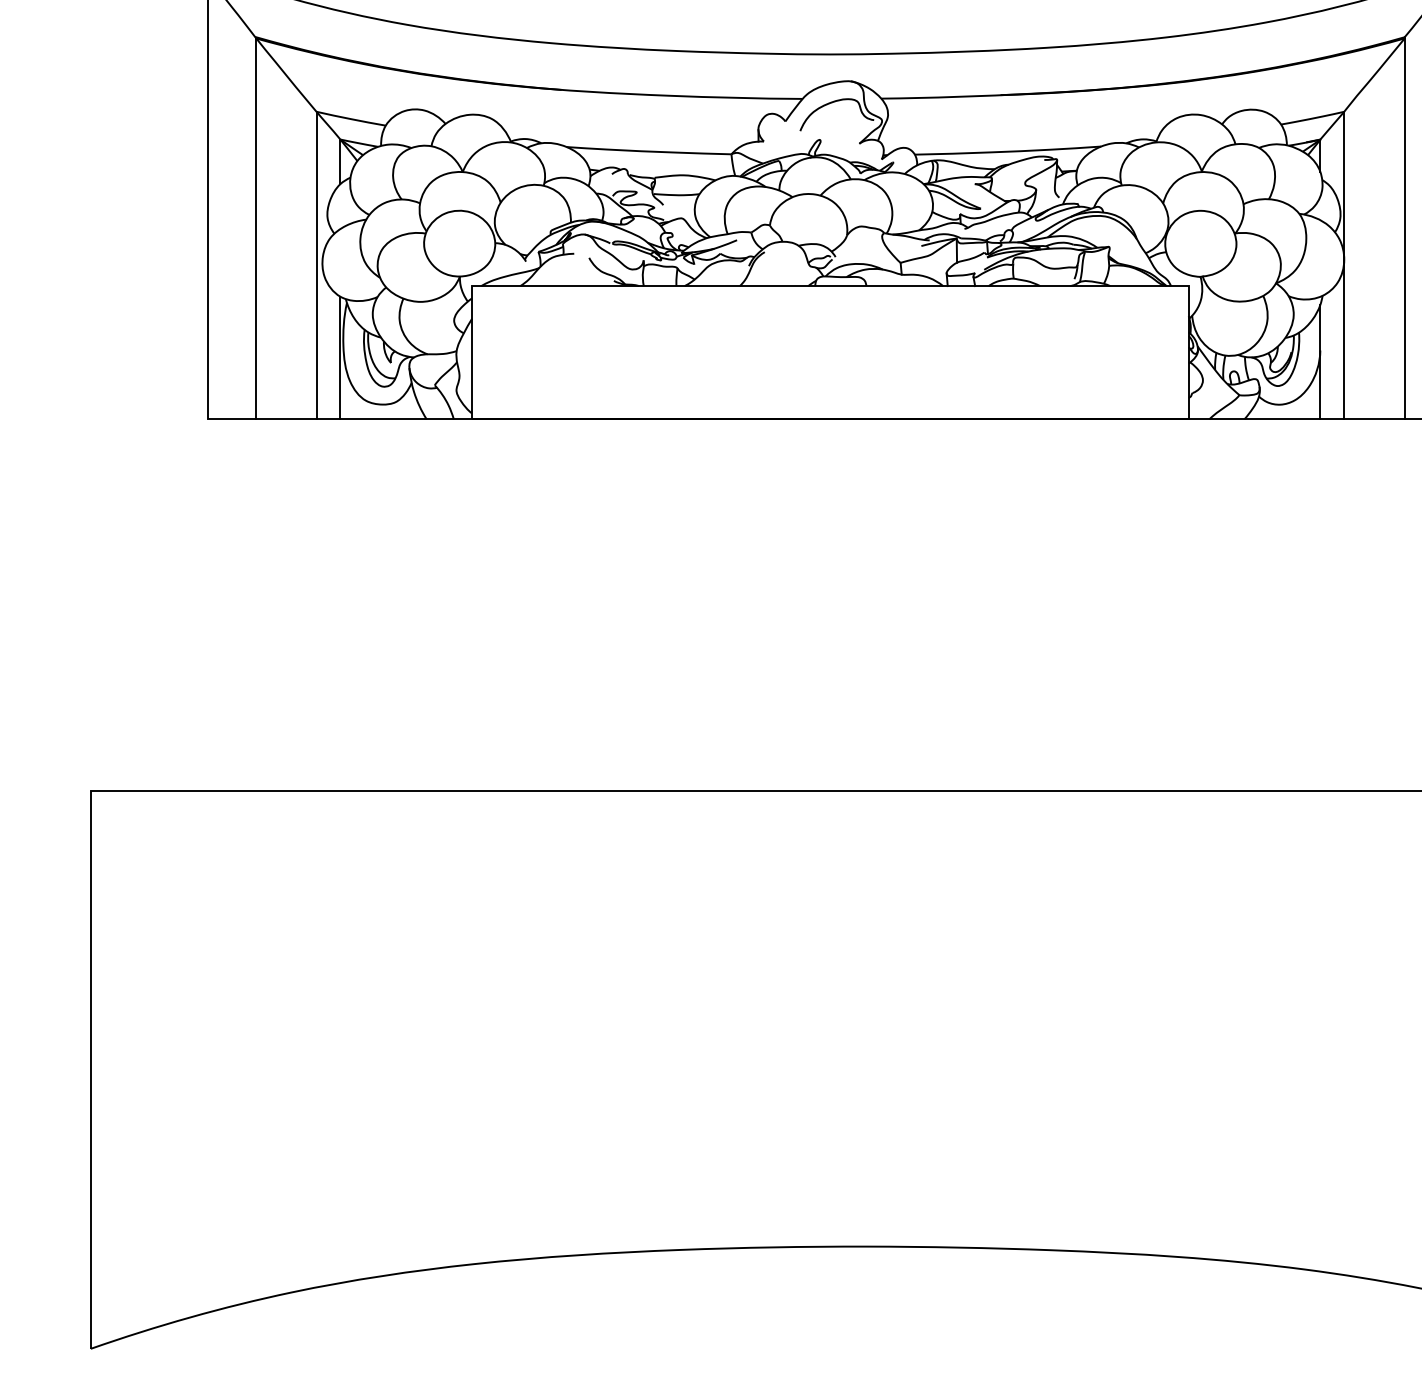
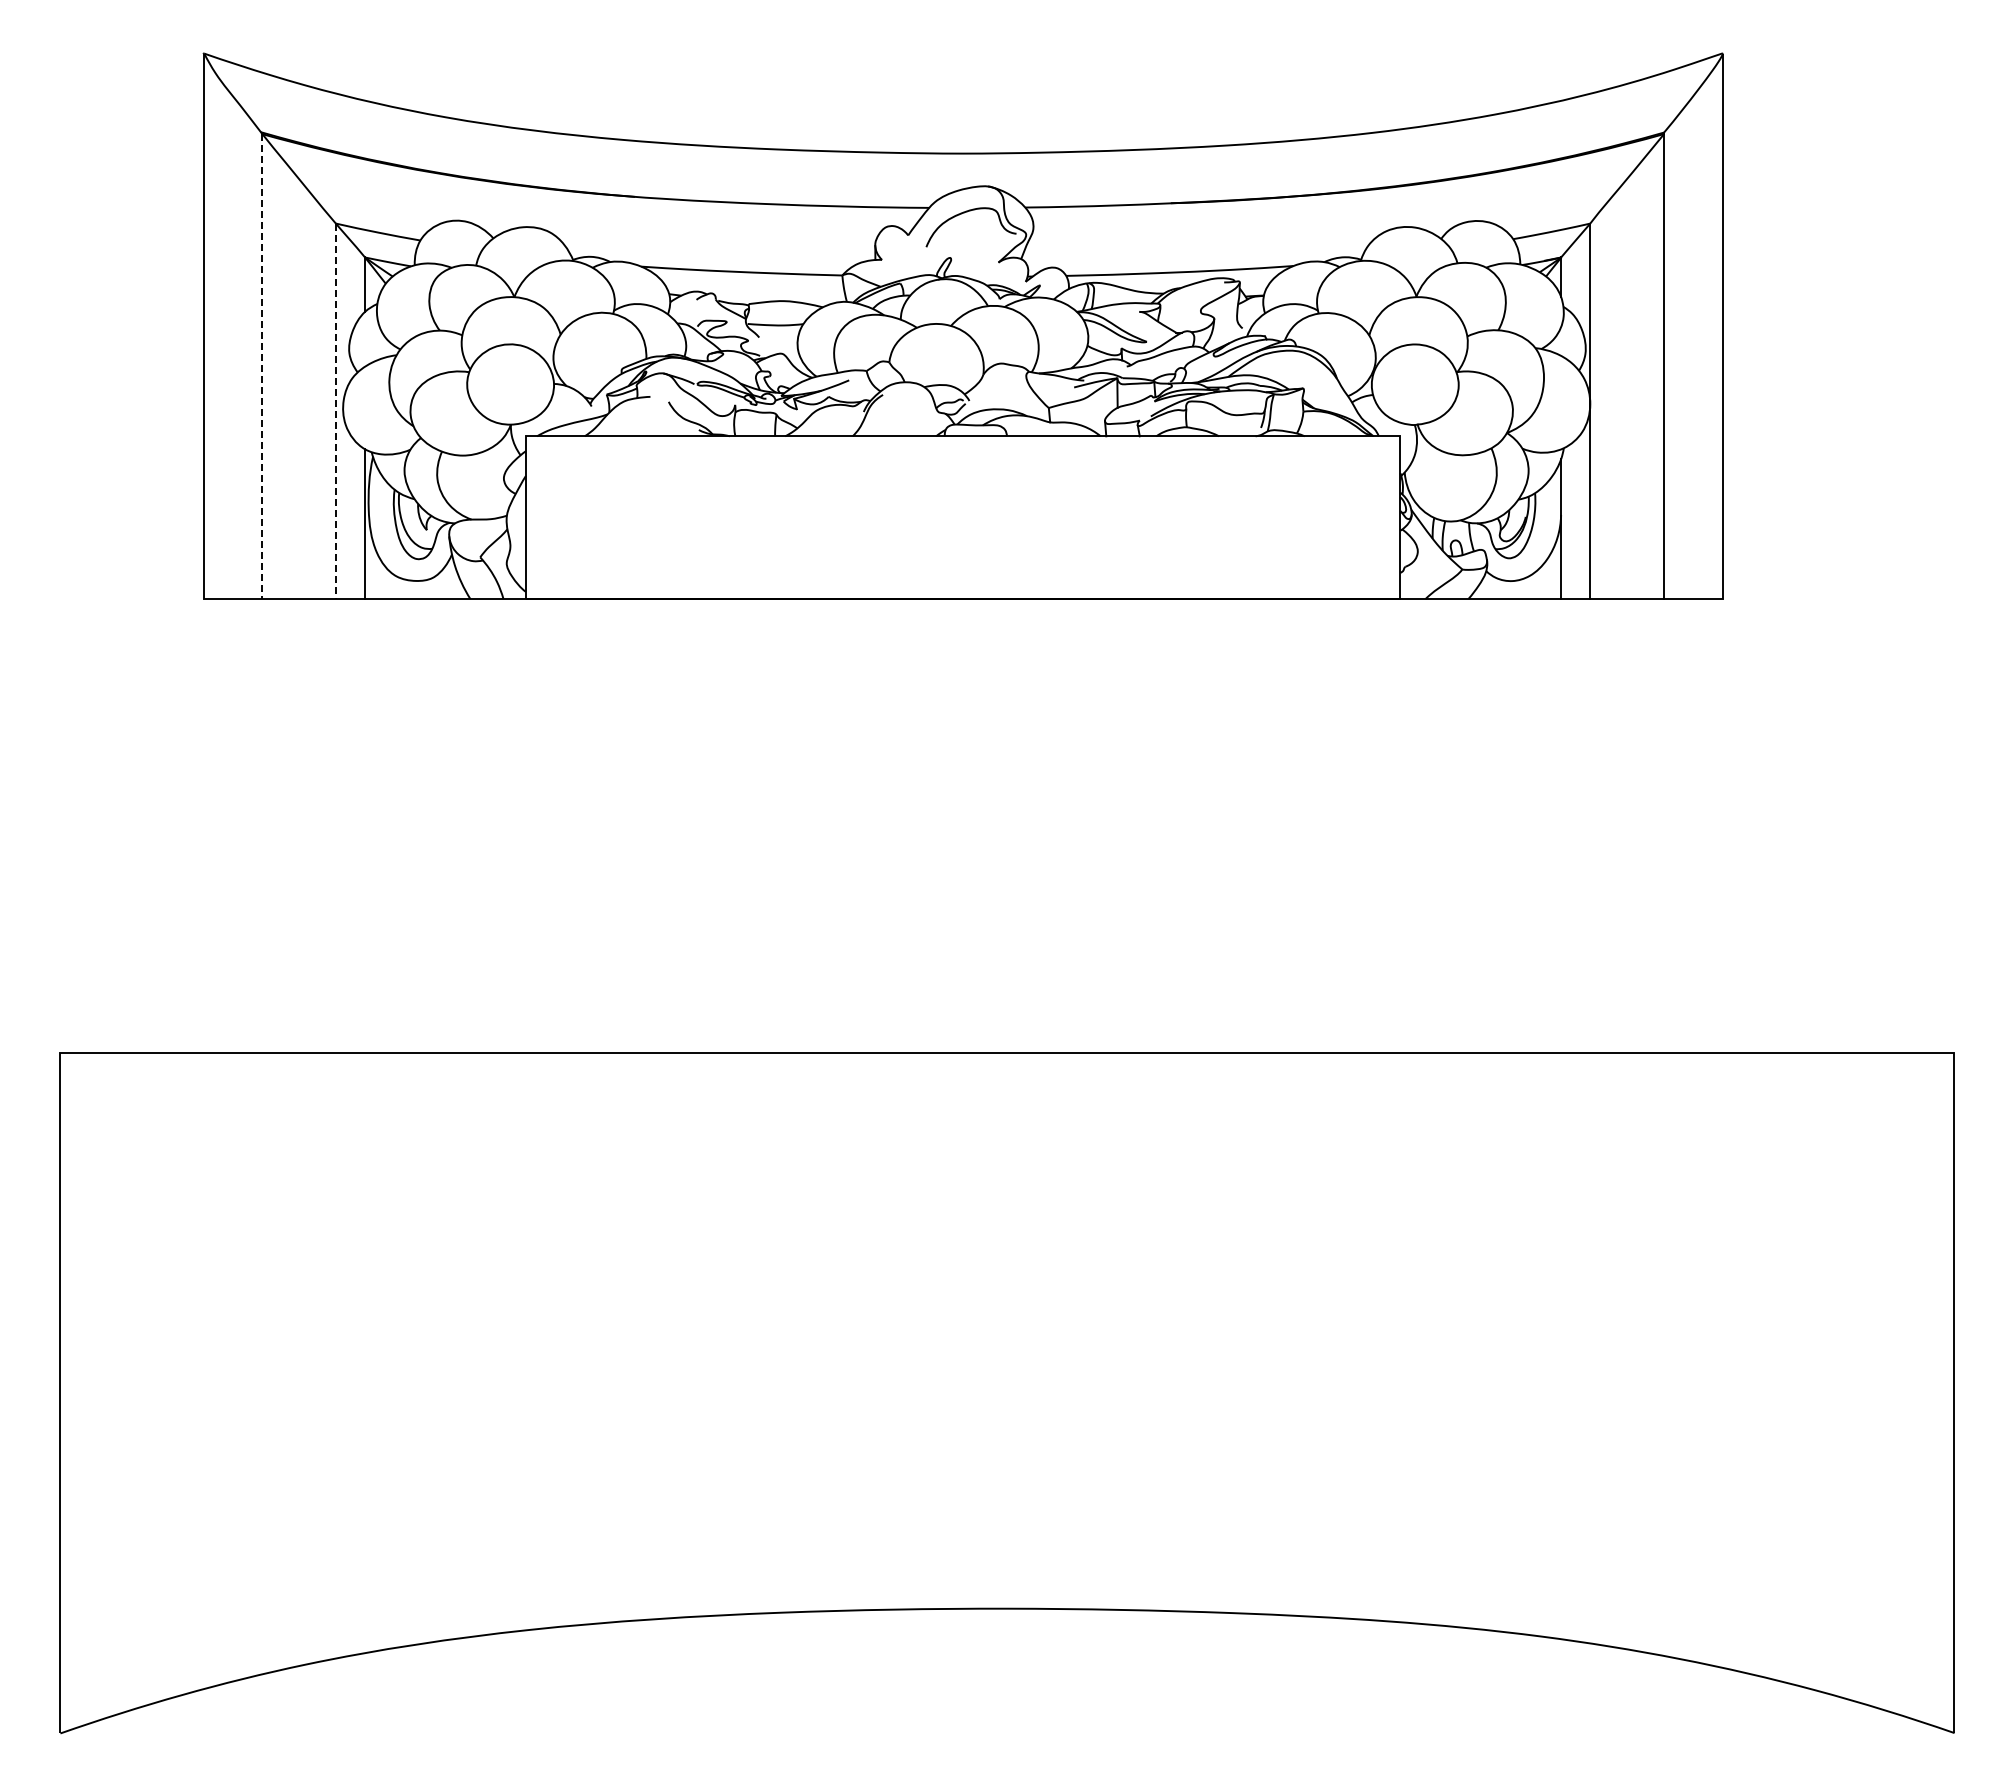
line: (256, 229) -> (262, 367), solid -> dashed
line: (316, 265) -> (335, 411), solid -> dashed

